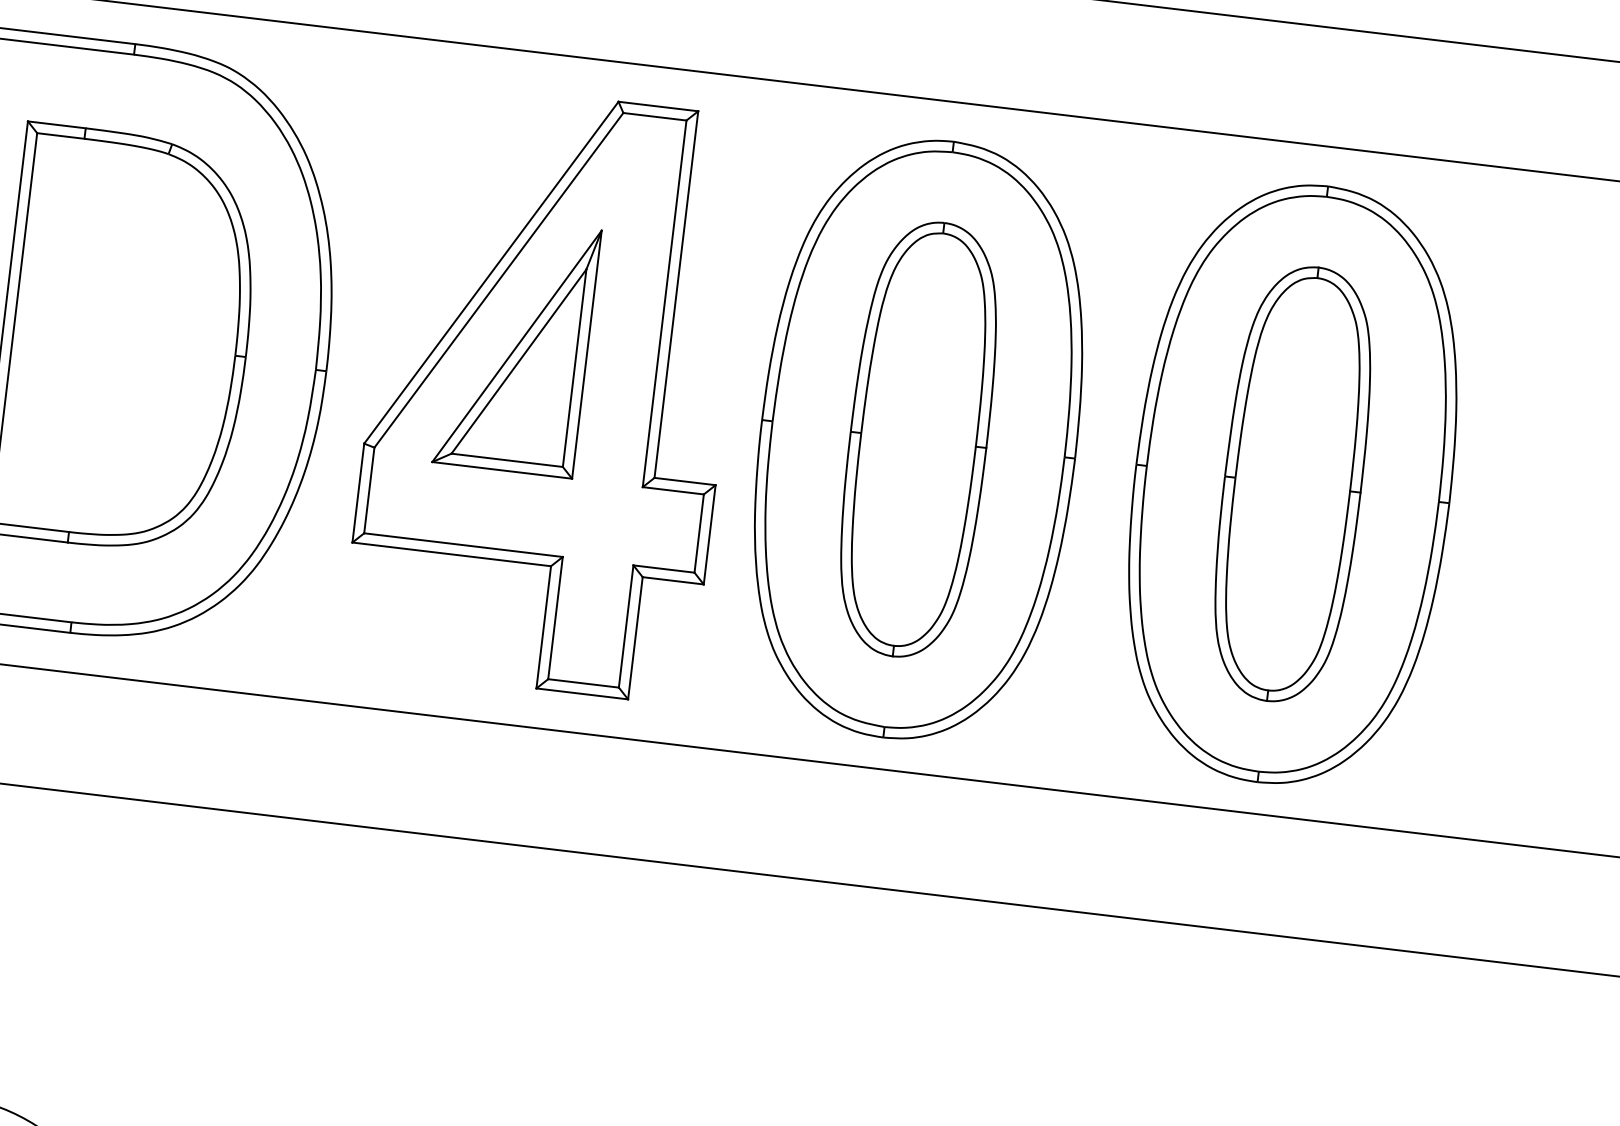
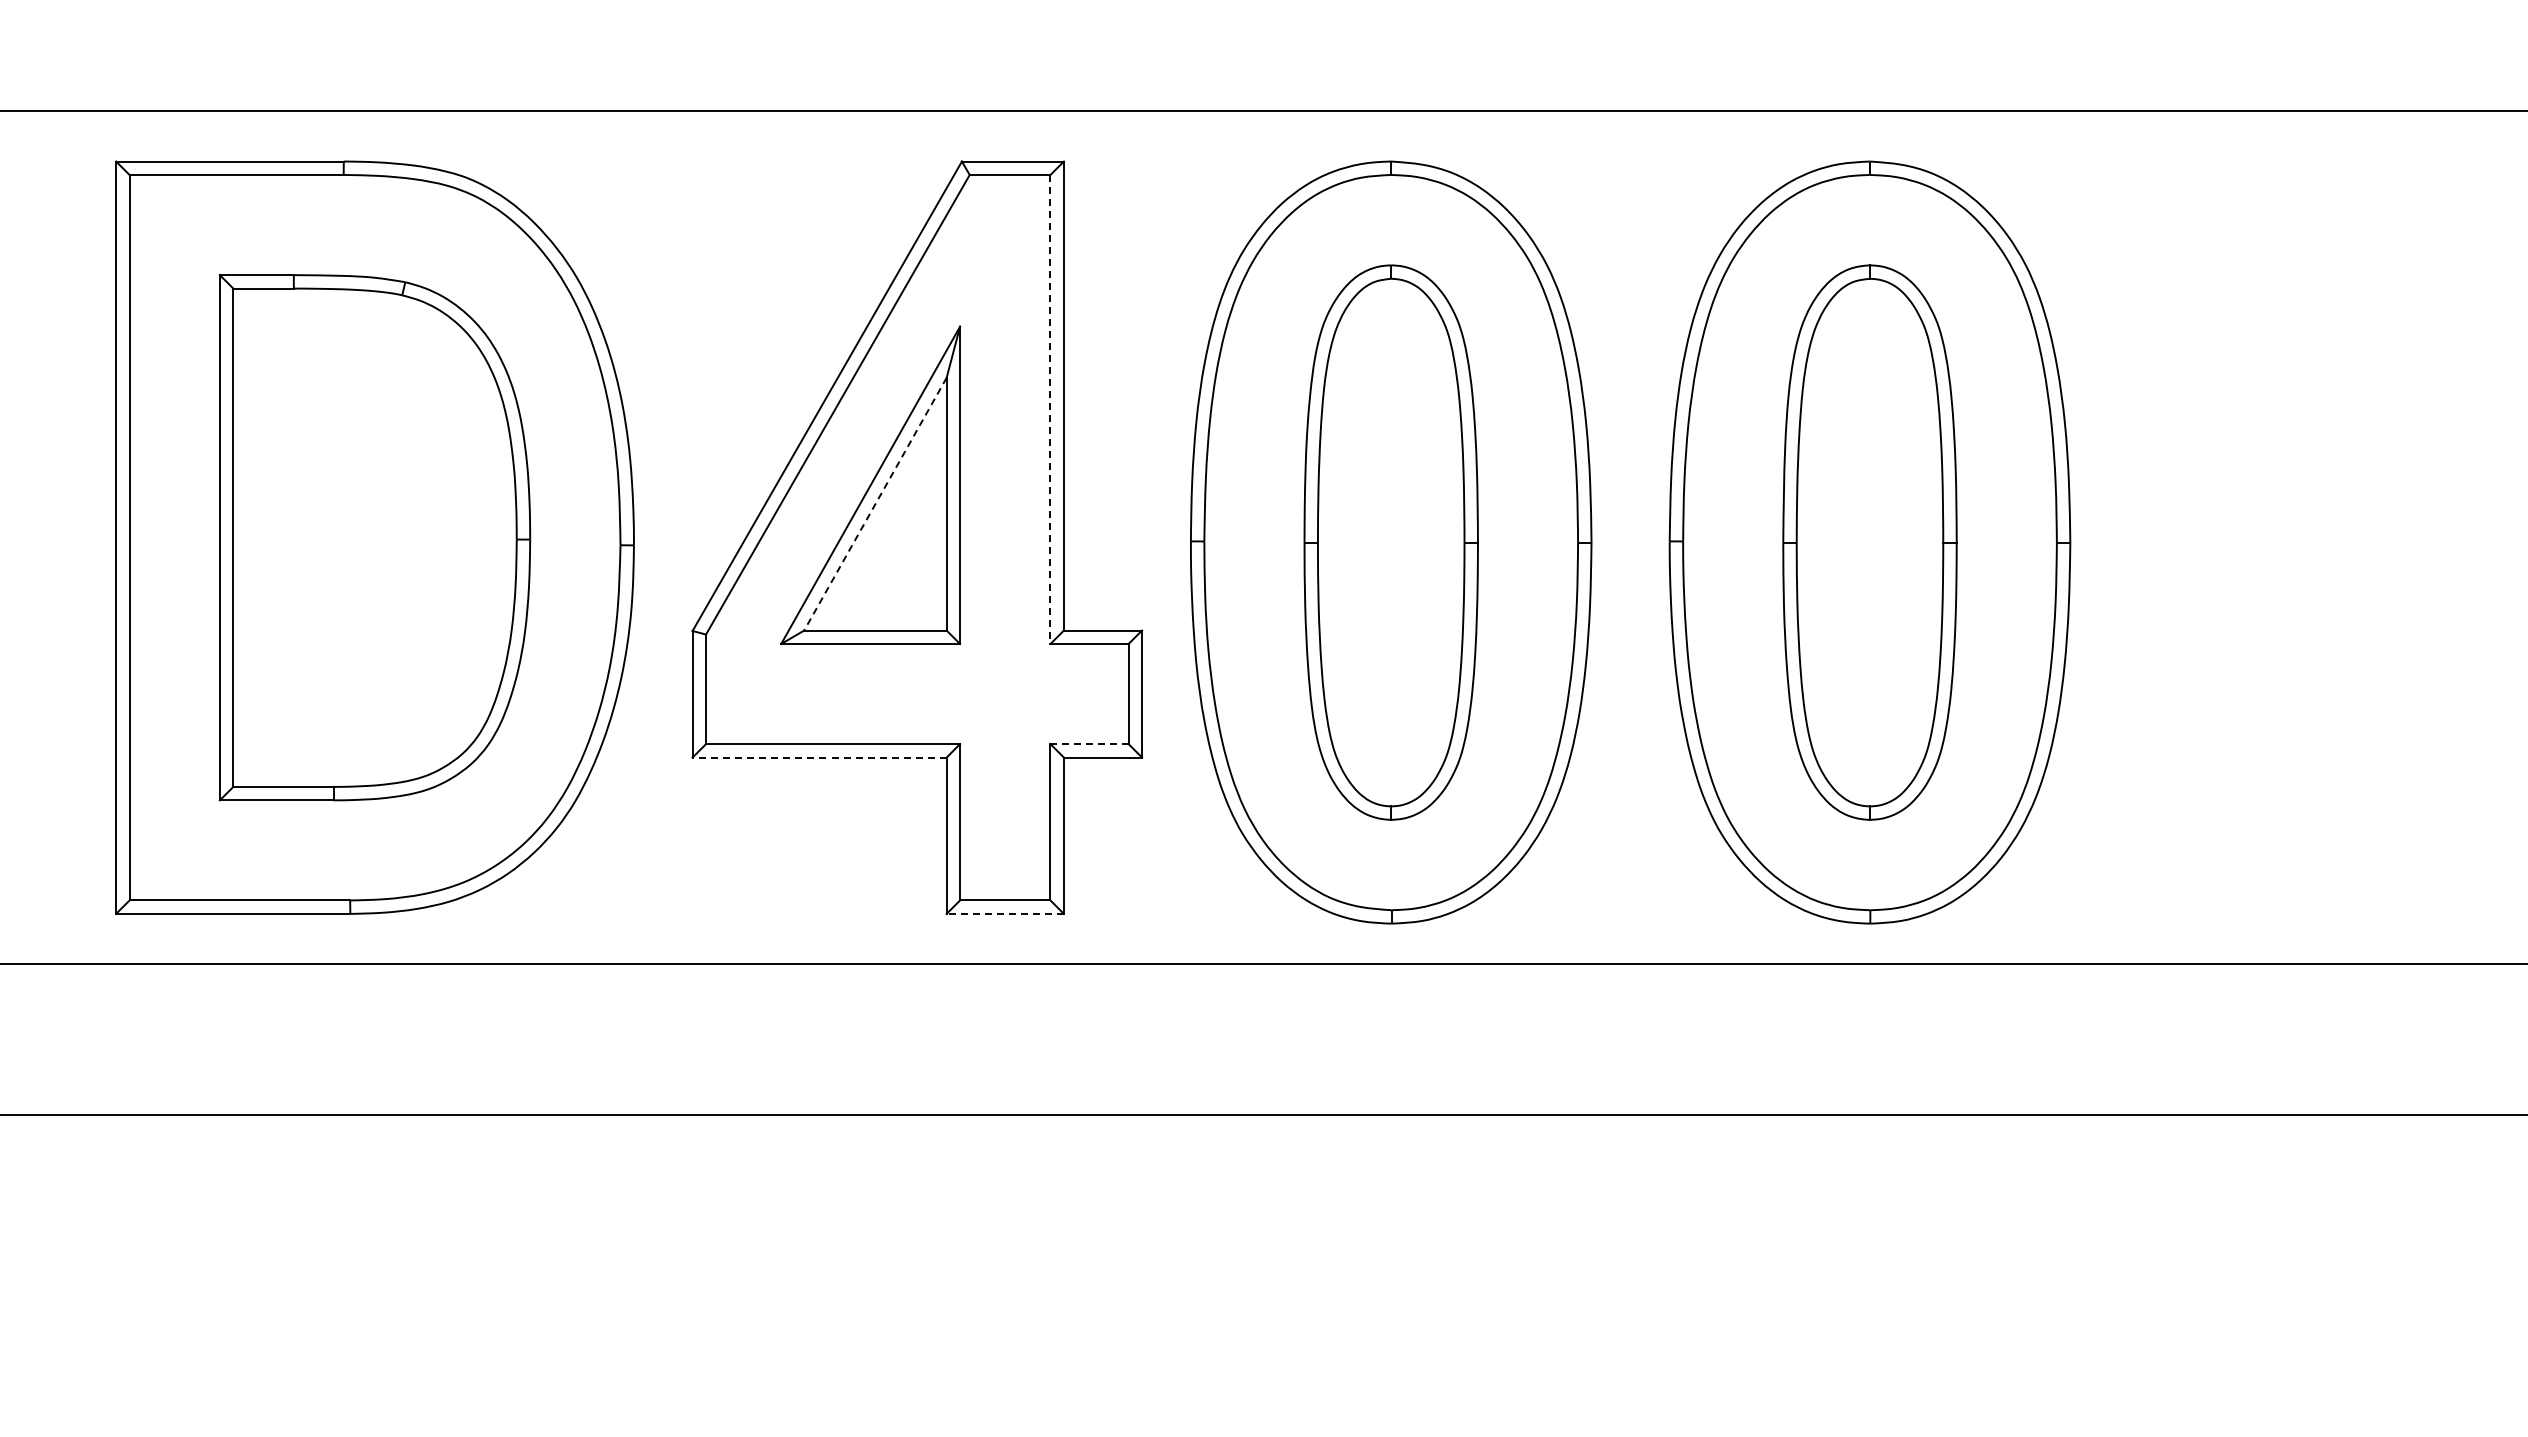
line: (664, 303) -> (1050, 409), solid -> dashed
line: (519, 361) -> (875, 504), solid -> dashed
line: (451, 554) -> (819, 757), solid -> dashed
line: (663, 569) -> (1089, 744), solid -> dashed
line: (582, 693) -> (1005, 913), solid -> dashed

